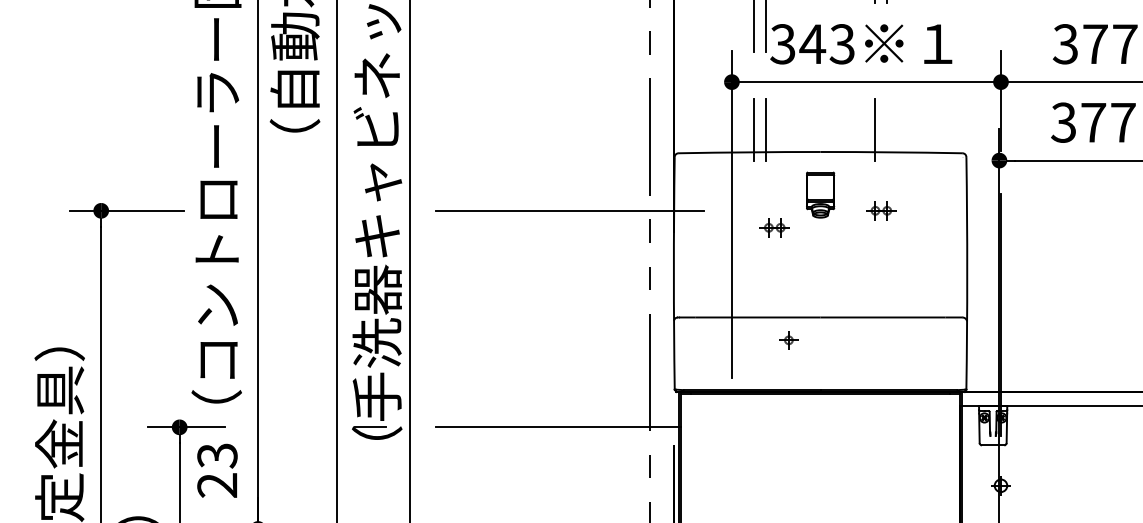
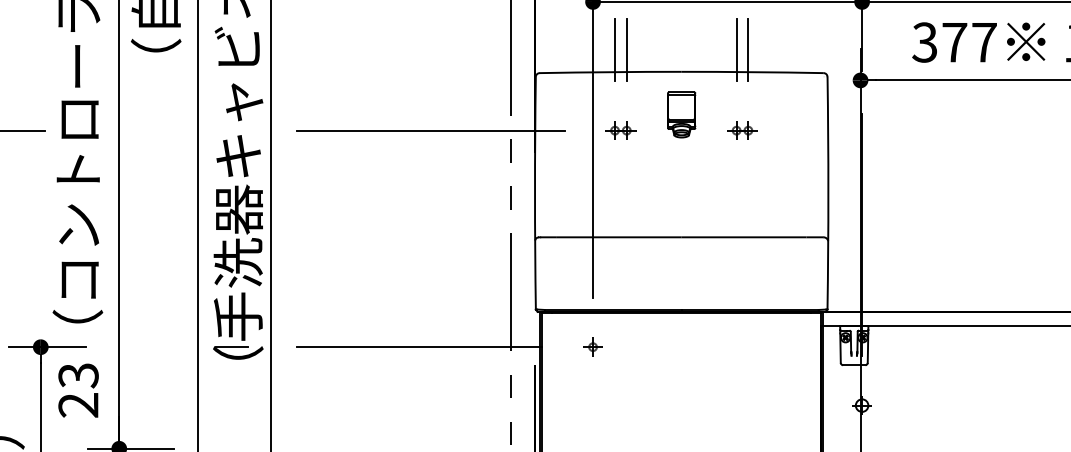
line: (887, 130) -> (748, 50), added
part: (774, 227) -> (620, 130), moved
part: (788, 340) -> (592, 347), moved

